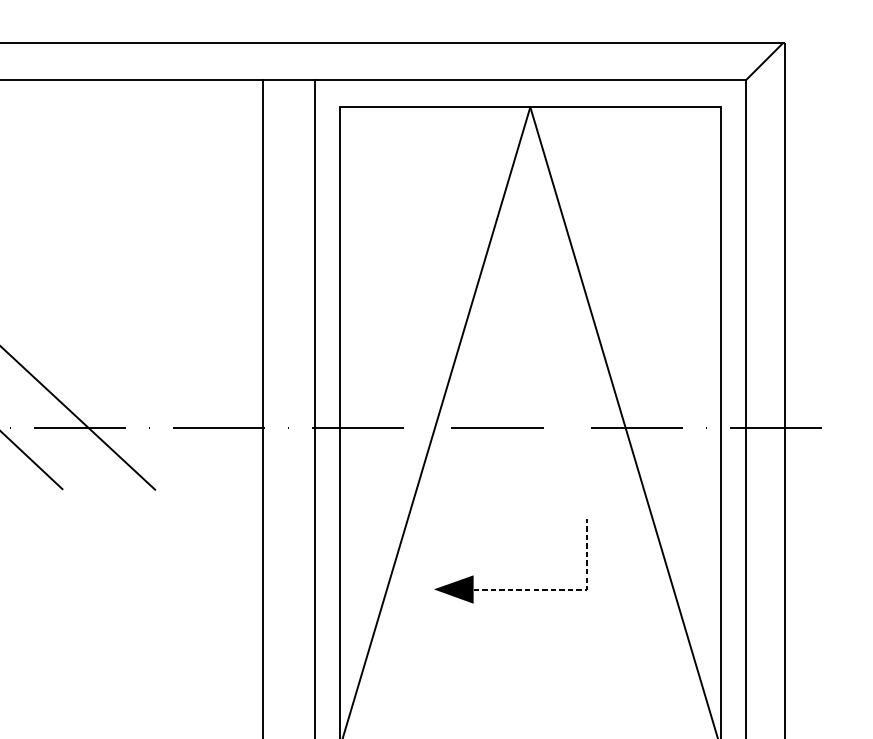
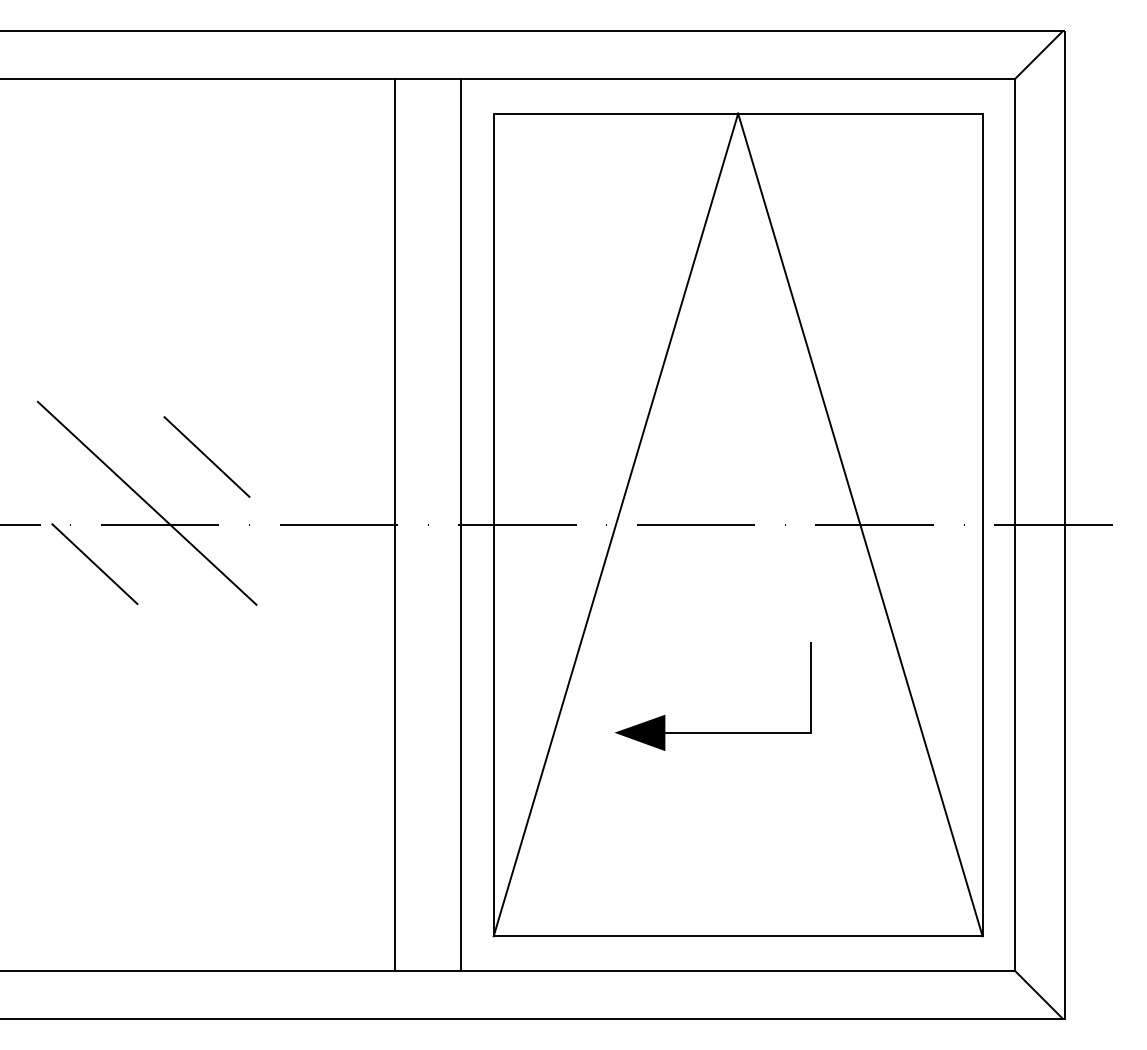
line: (116, 374) -> (206, 456), added
line: (567, 589) -> (785, 732), dashed -> solid

